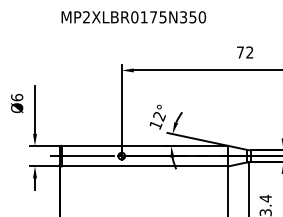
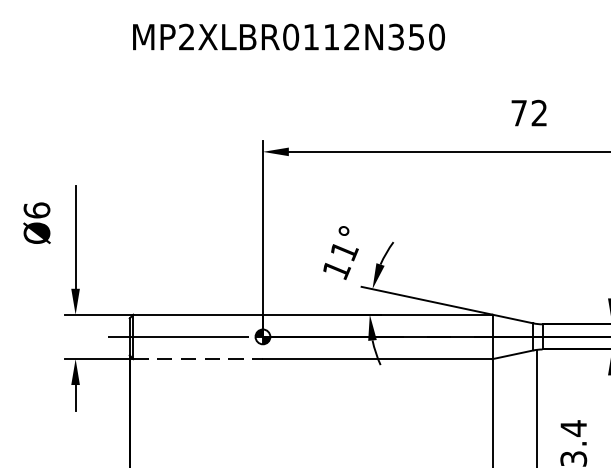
text: (158, 17) -> (342, 37), MP2XLBR0175N350 -> MP2XLBR0112N350
text: (159, 116) -> (344, 251), 12° -> 11°
line: (91, 166) -> (197, 359), solid -> dashed

